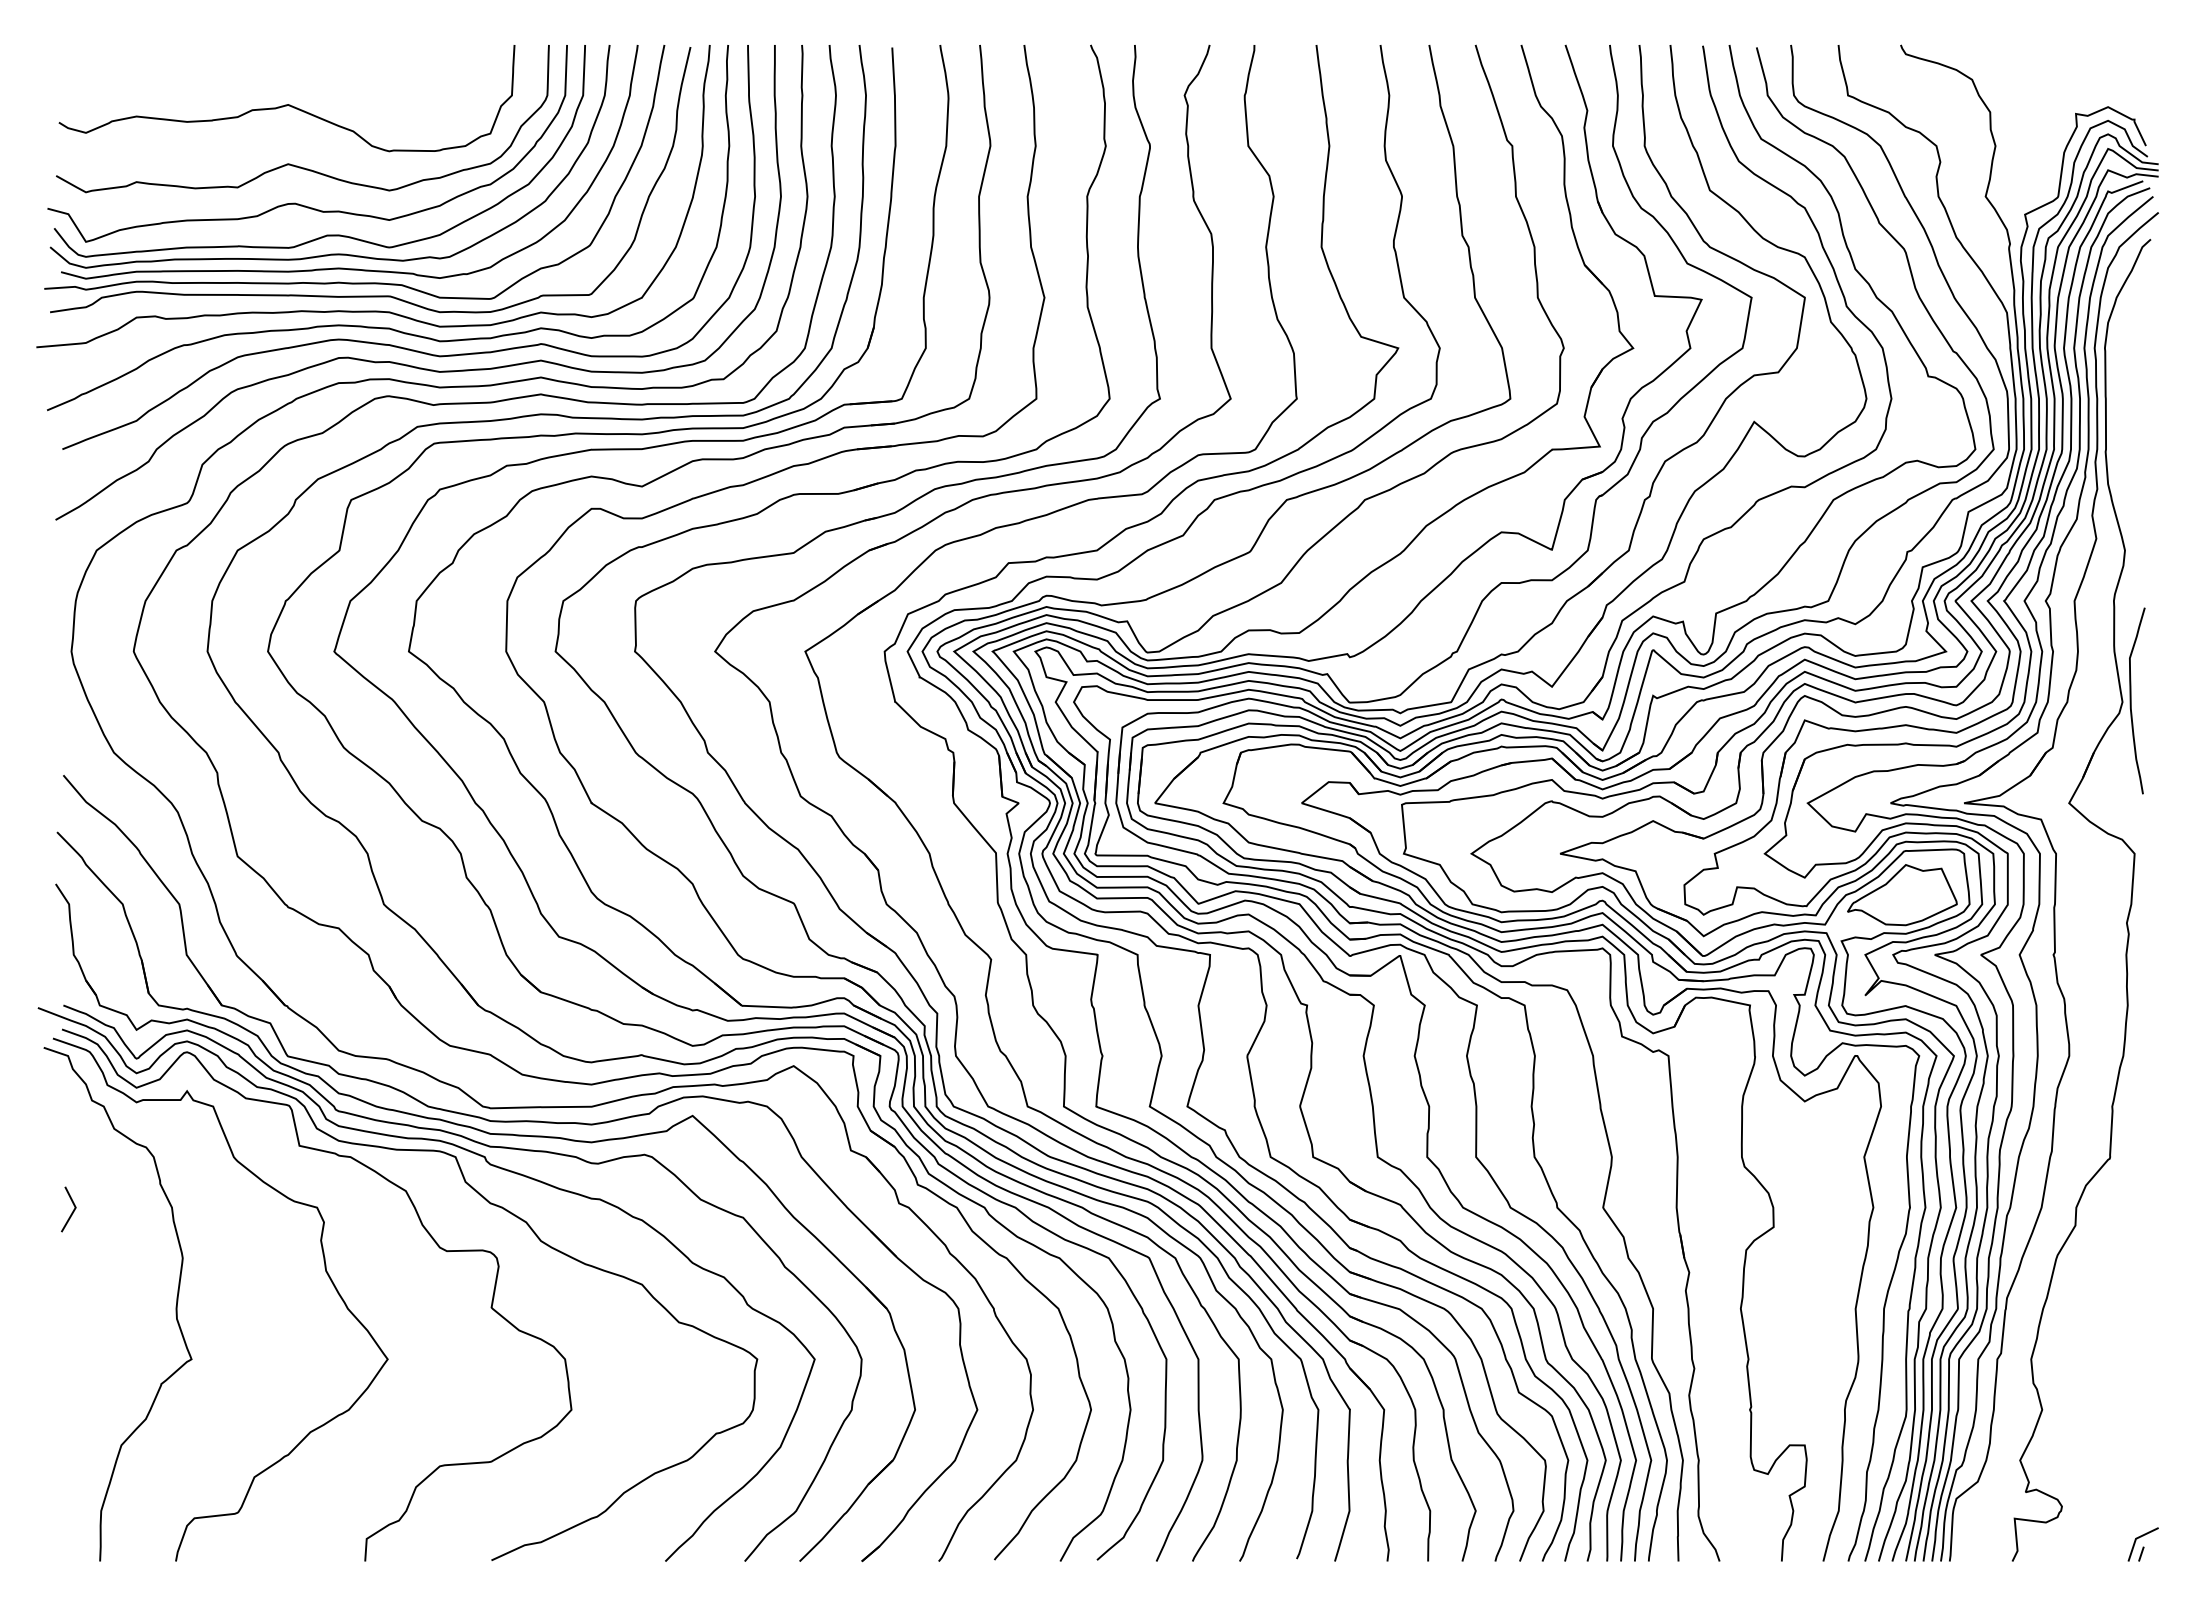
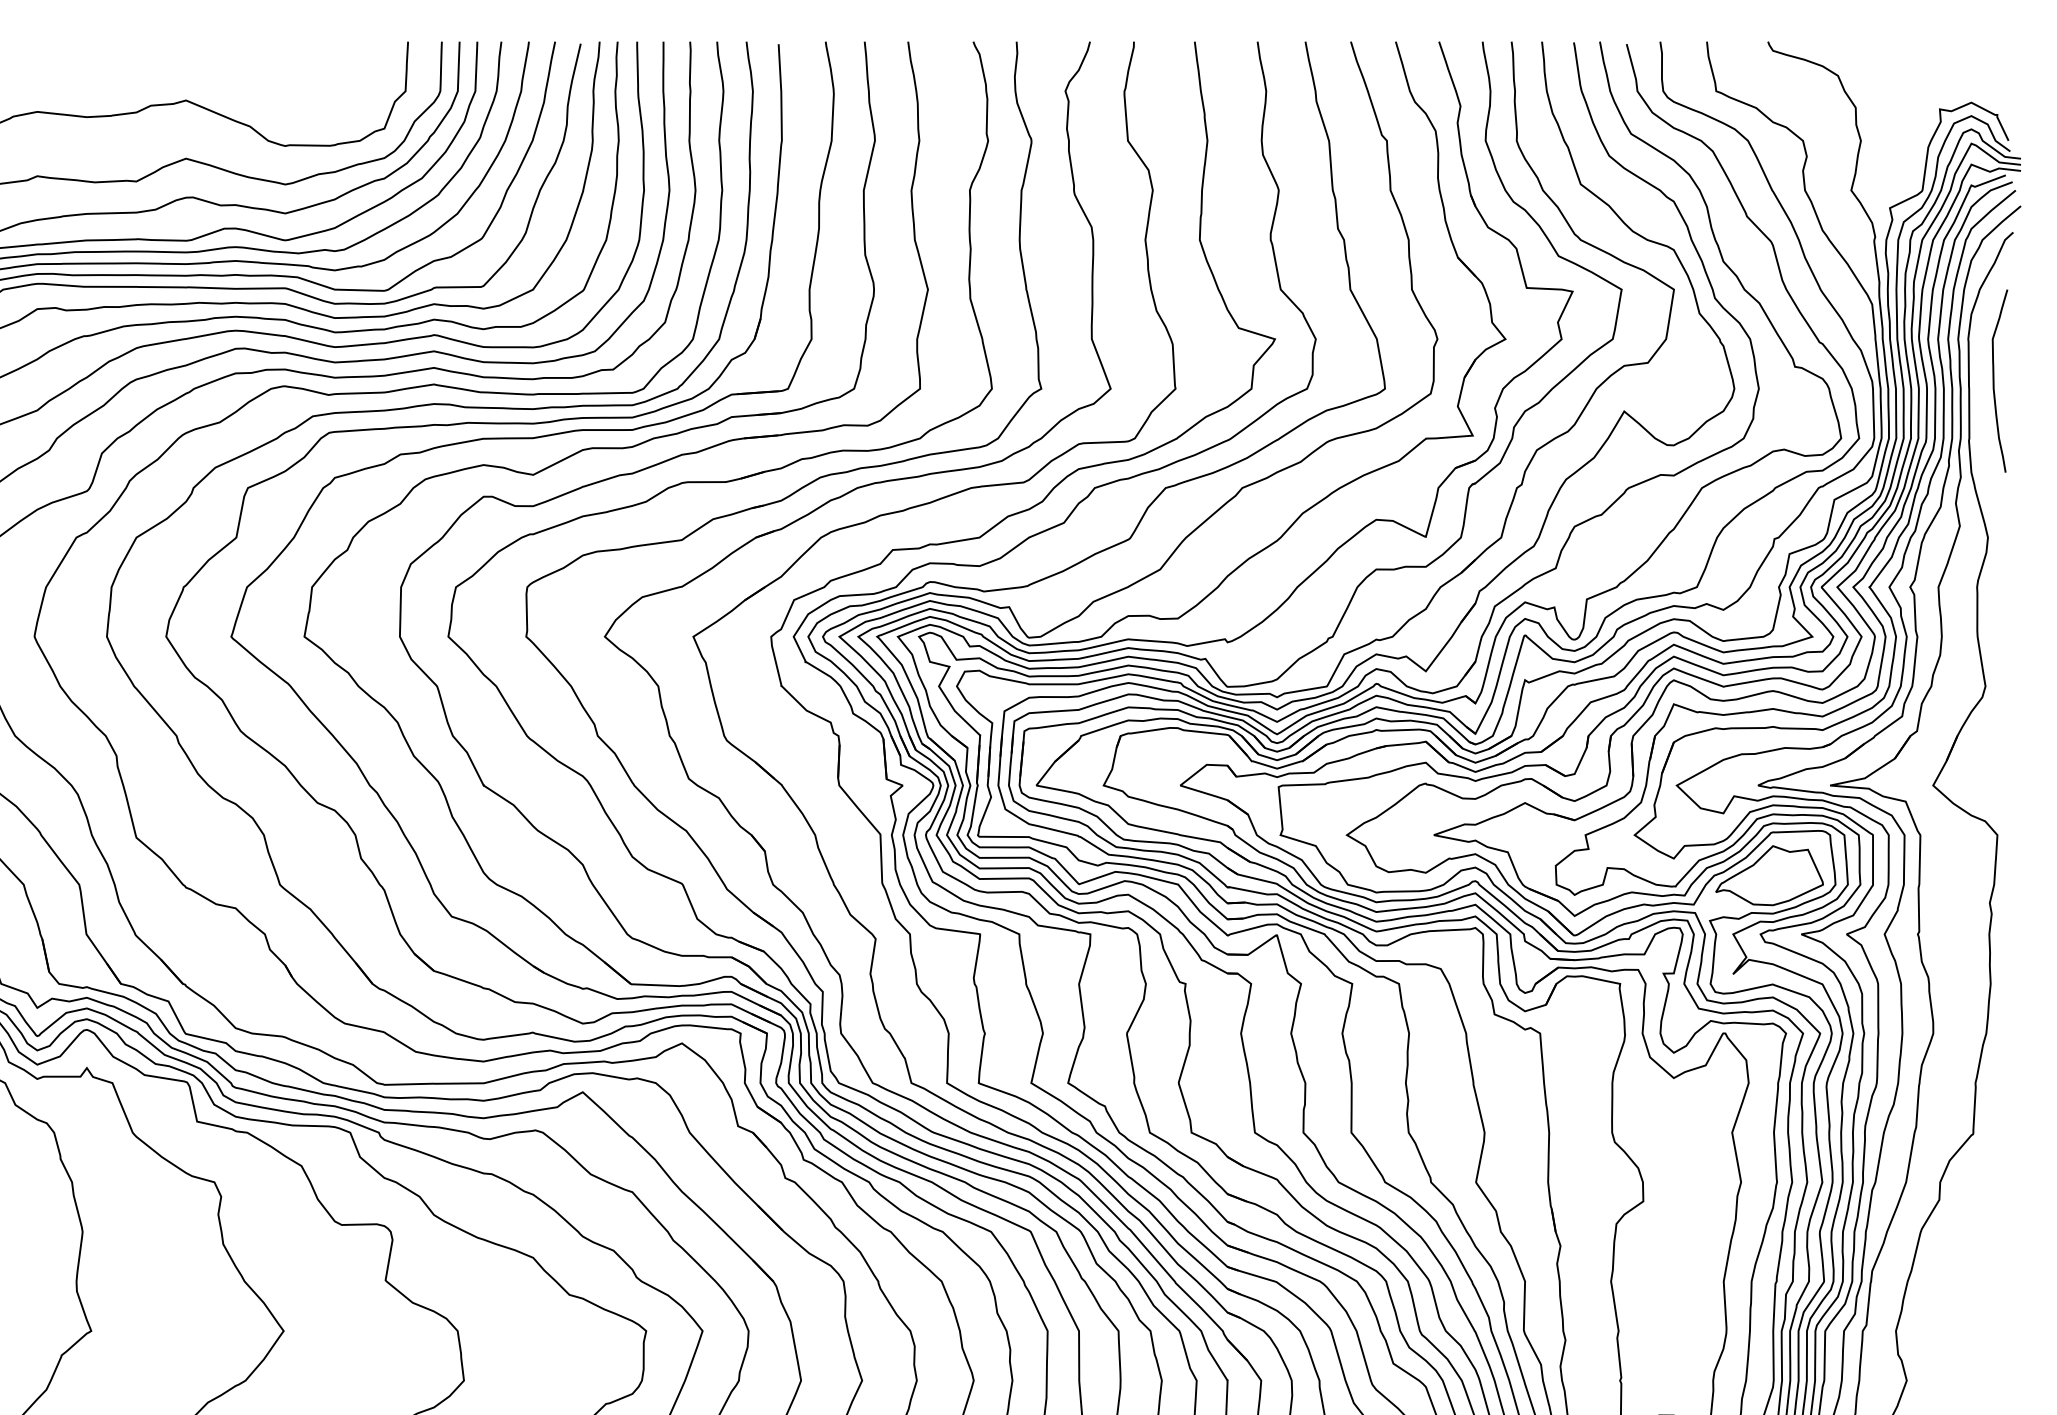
curve: (2131, 700) -> (1994, 380), moved

